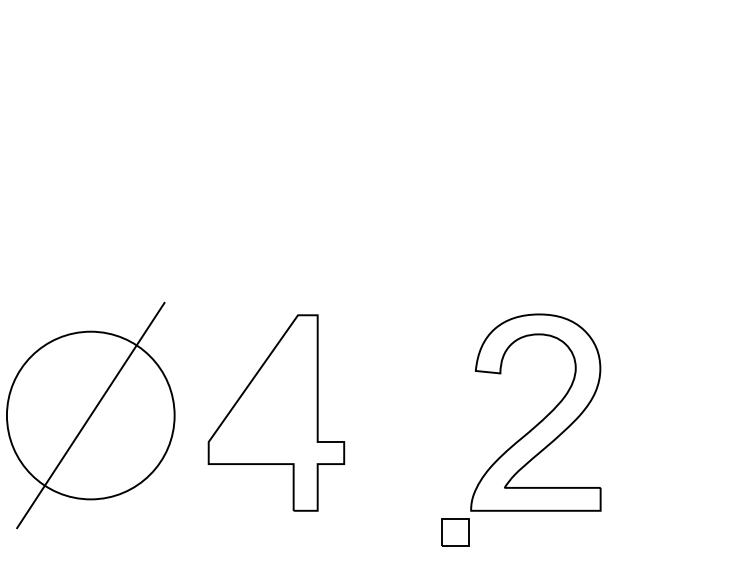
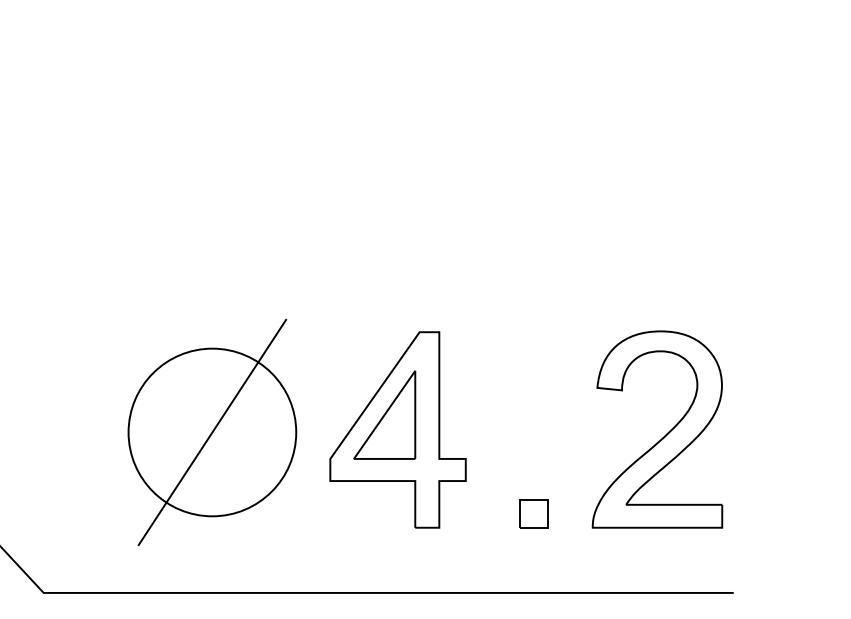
part: (262, 397) -> (384, 414), added
part: (454, 531) -> (533, 513), moved

